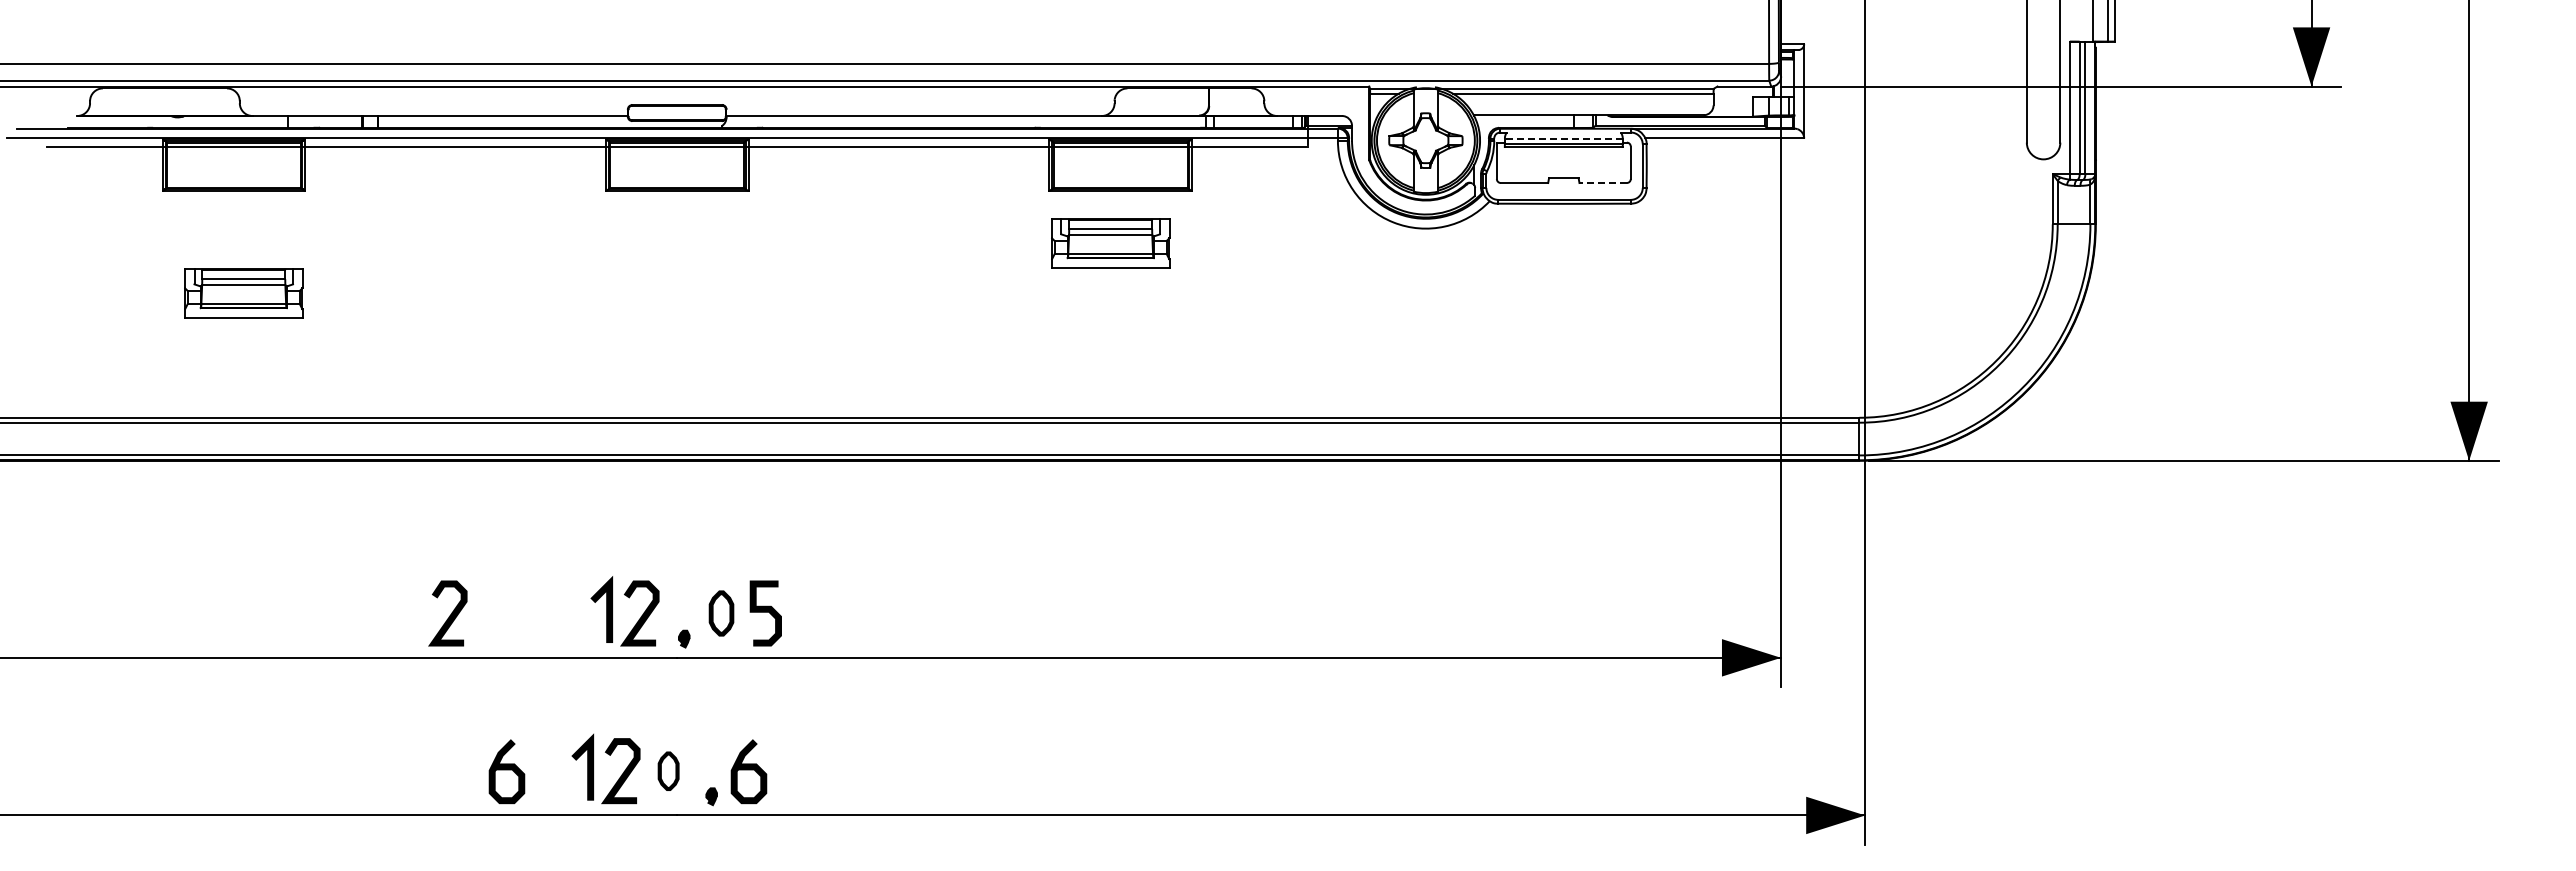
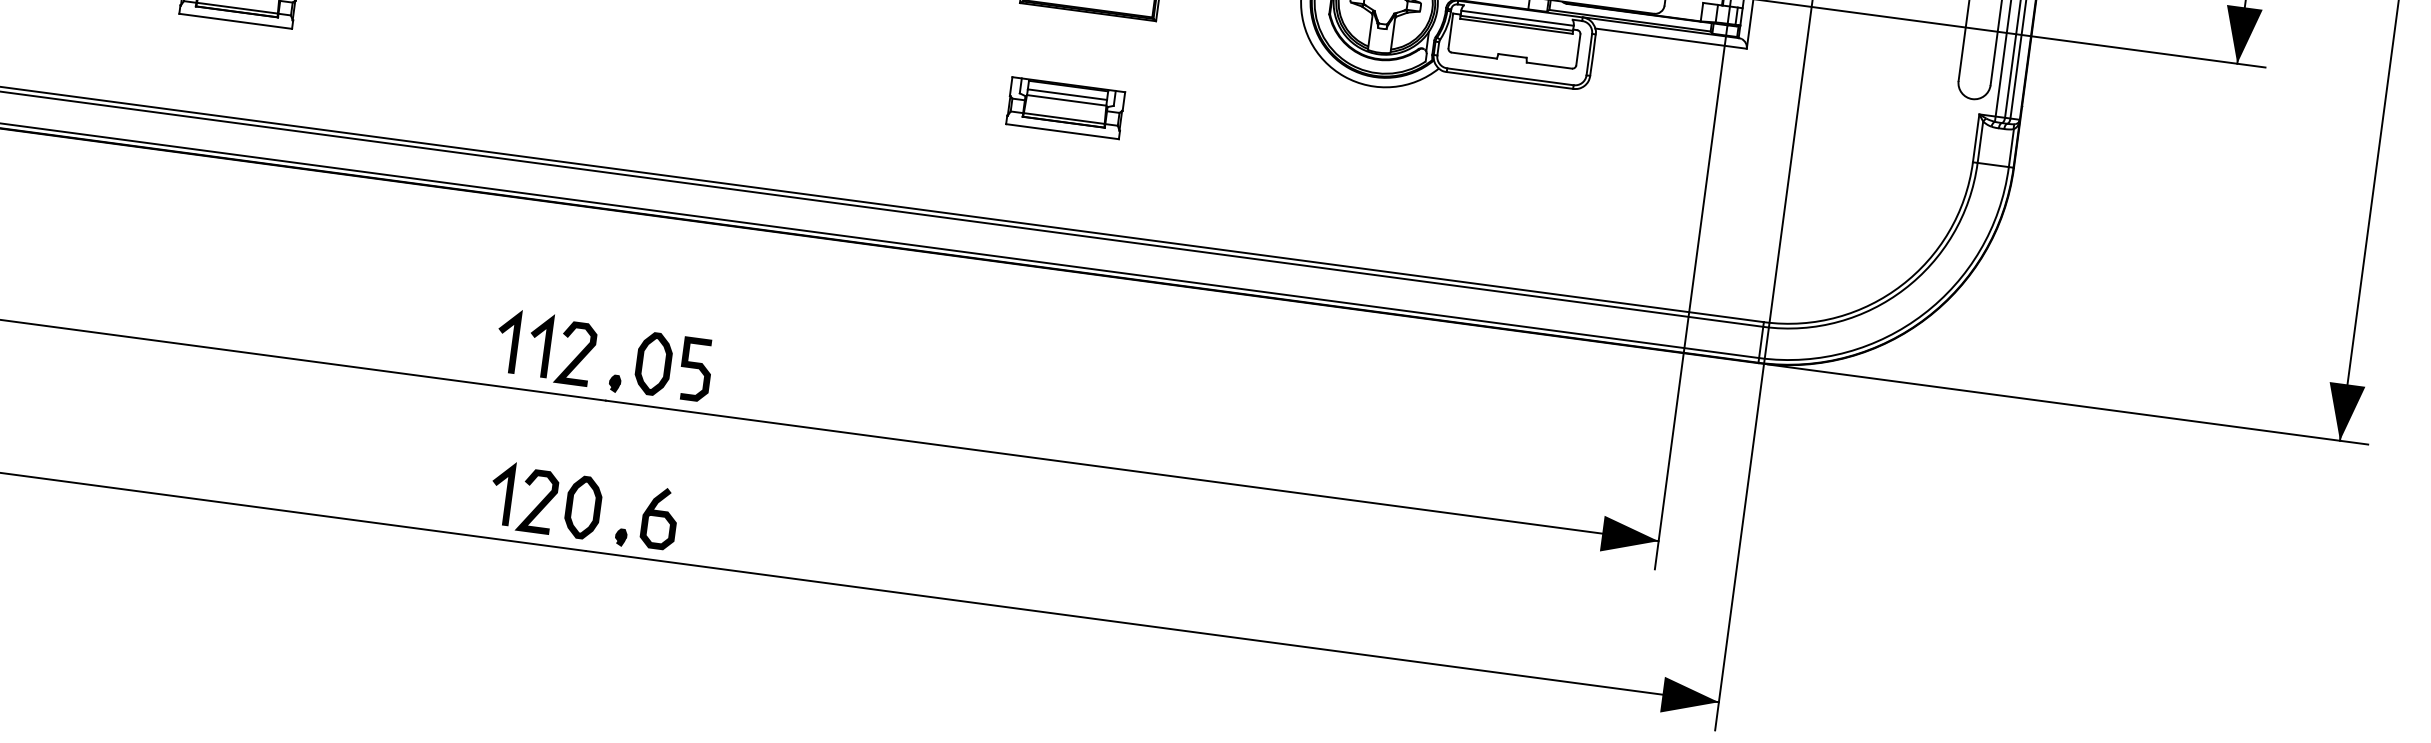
line: (1563, 138) -> (1517, 18), dashed -> solid
line: (1603, 183) -> (1549, 66), dashed -> solid
part: (1110, 243) -> (1065, 108), moved
line: (572, 609) -> (512, 341), added
part: (721, 613) -> (653, 364), size x1.43
curve: (449, 615) -> (394, 331), removed
curve: (506, 770) -> (428, 486), removed
part: (668, 771) -> (583, 507), size x1.67

